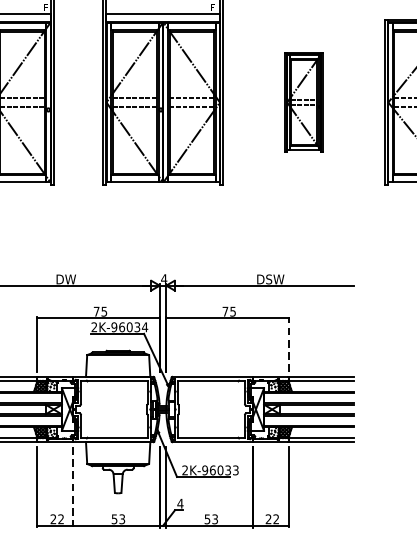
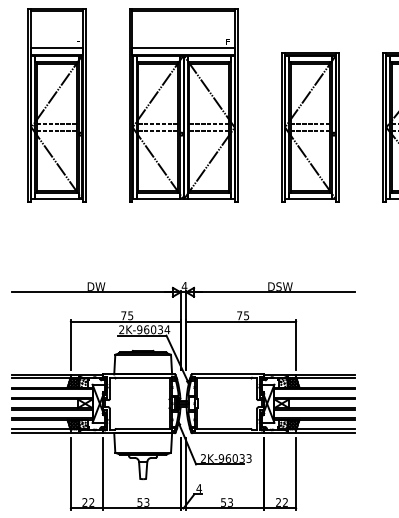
part: (304, 102) -> (310, 127), size x1.67
line: (288, 344) -> (296, 345), dashed -> solid
line: (72, 488) -> (102, 474), dashed -> solid

